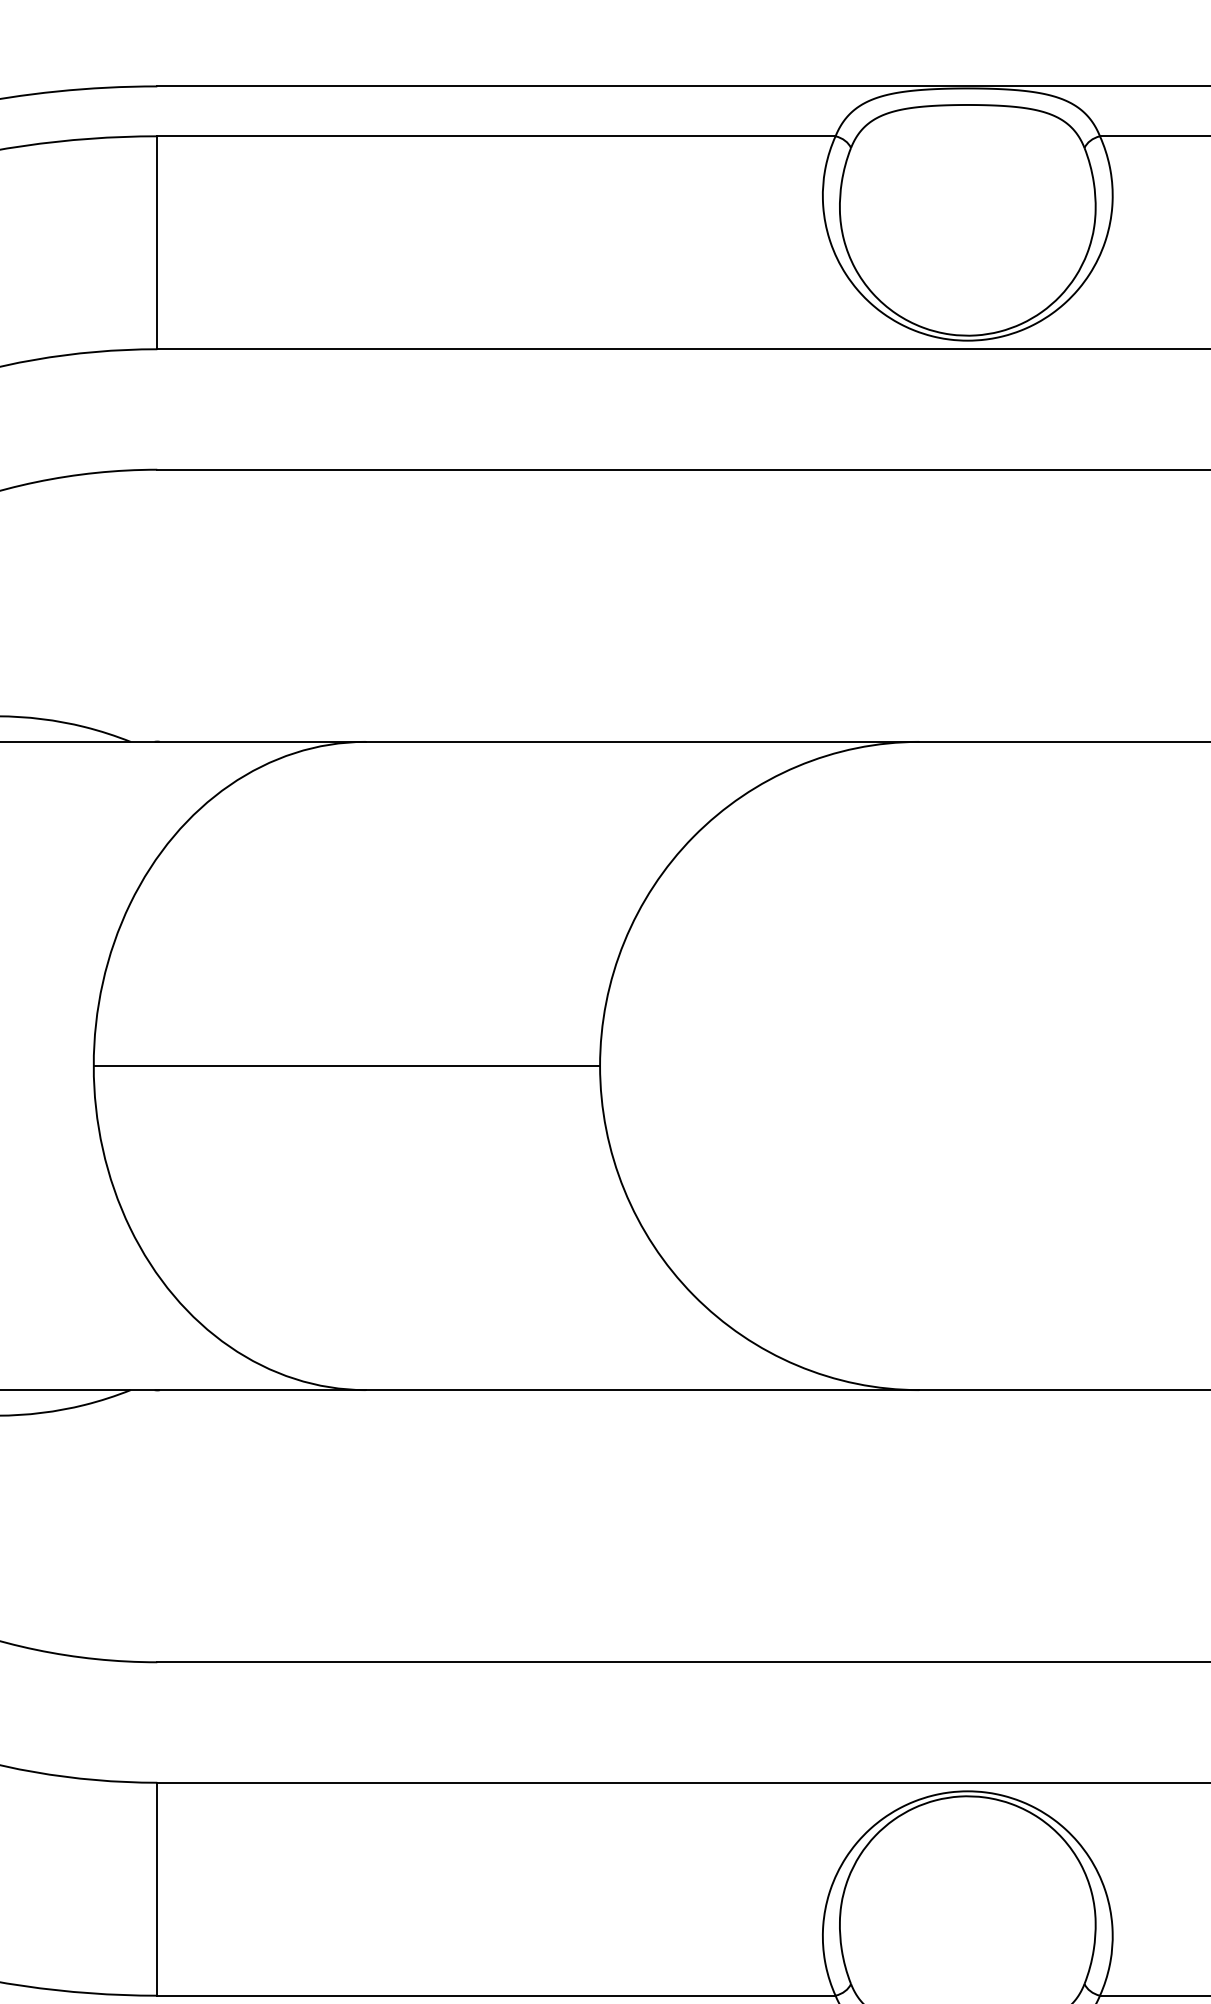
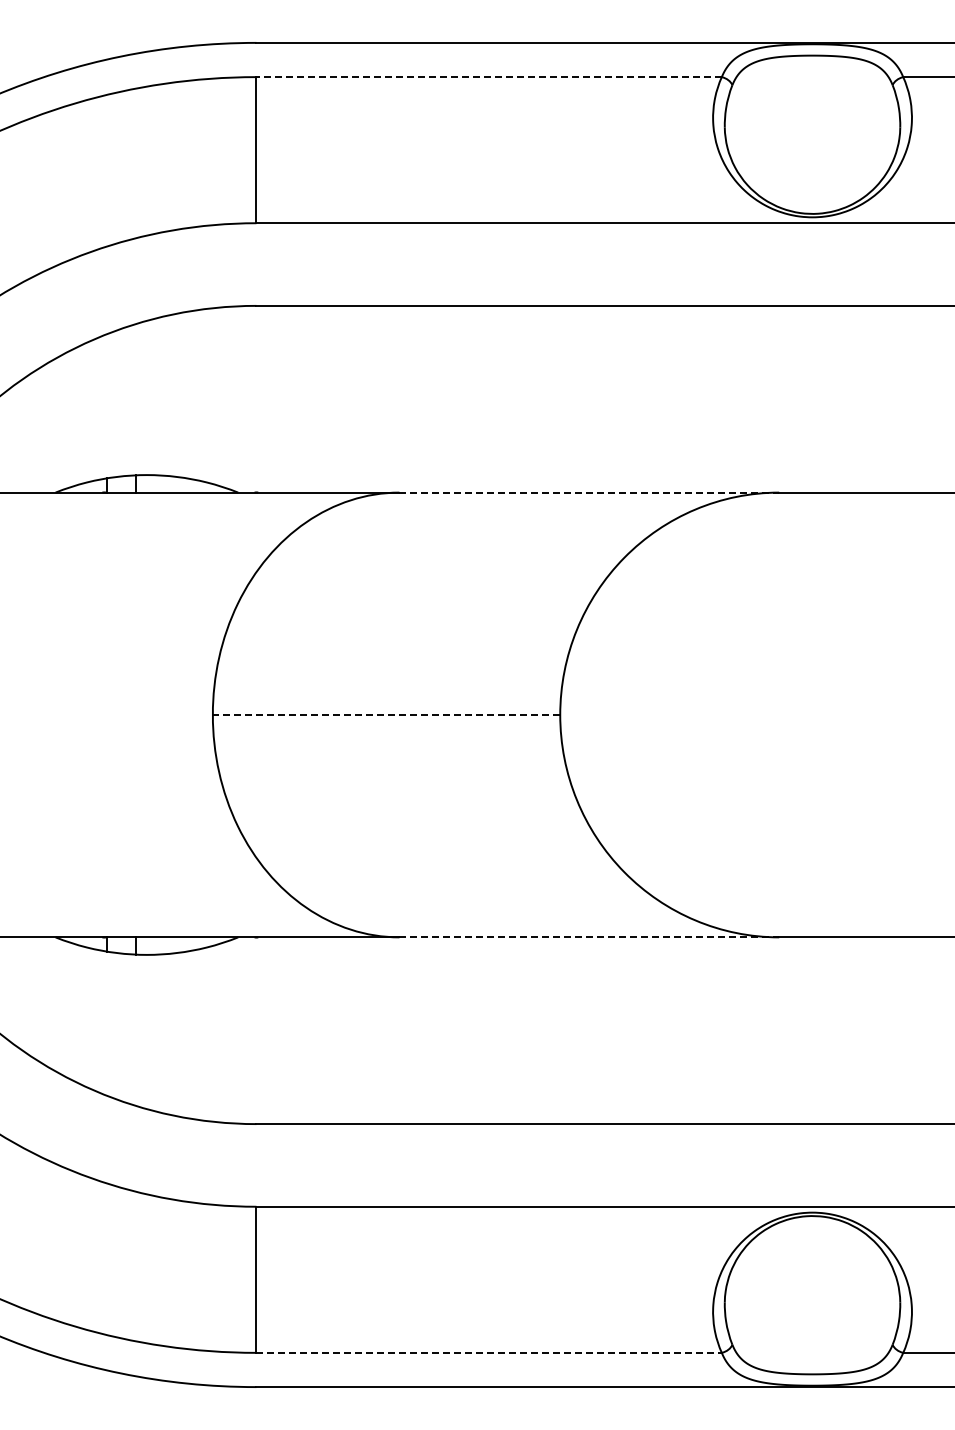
line: (496, 136) -> (489, 77), solid -> dashed
line: (642, 741) -> (589, 492), solid -> dashed
line: (346, 1066) -> (386, 715), solid -> dashed
line: (642, 1390) -> (589, 937), solid -> dashed
line: (496, 1995) -> (489, 1352), solid -> dashed

